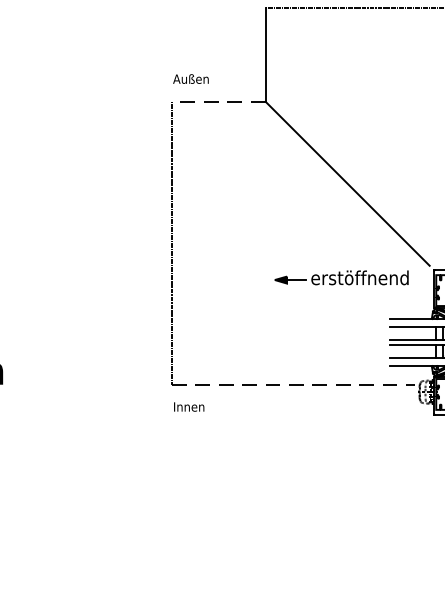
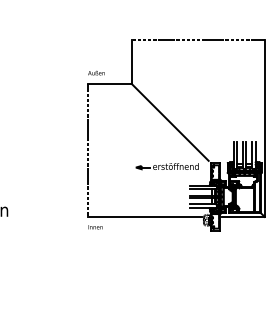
line: (218, 101) -> (109, 83), dashed -> solid
line: (295, 384) -> (145, 216), dashed -> solid

